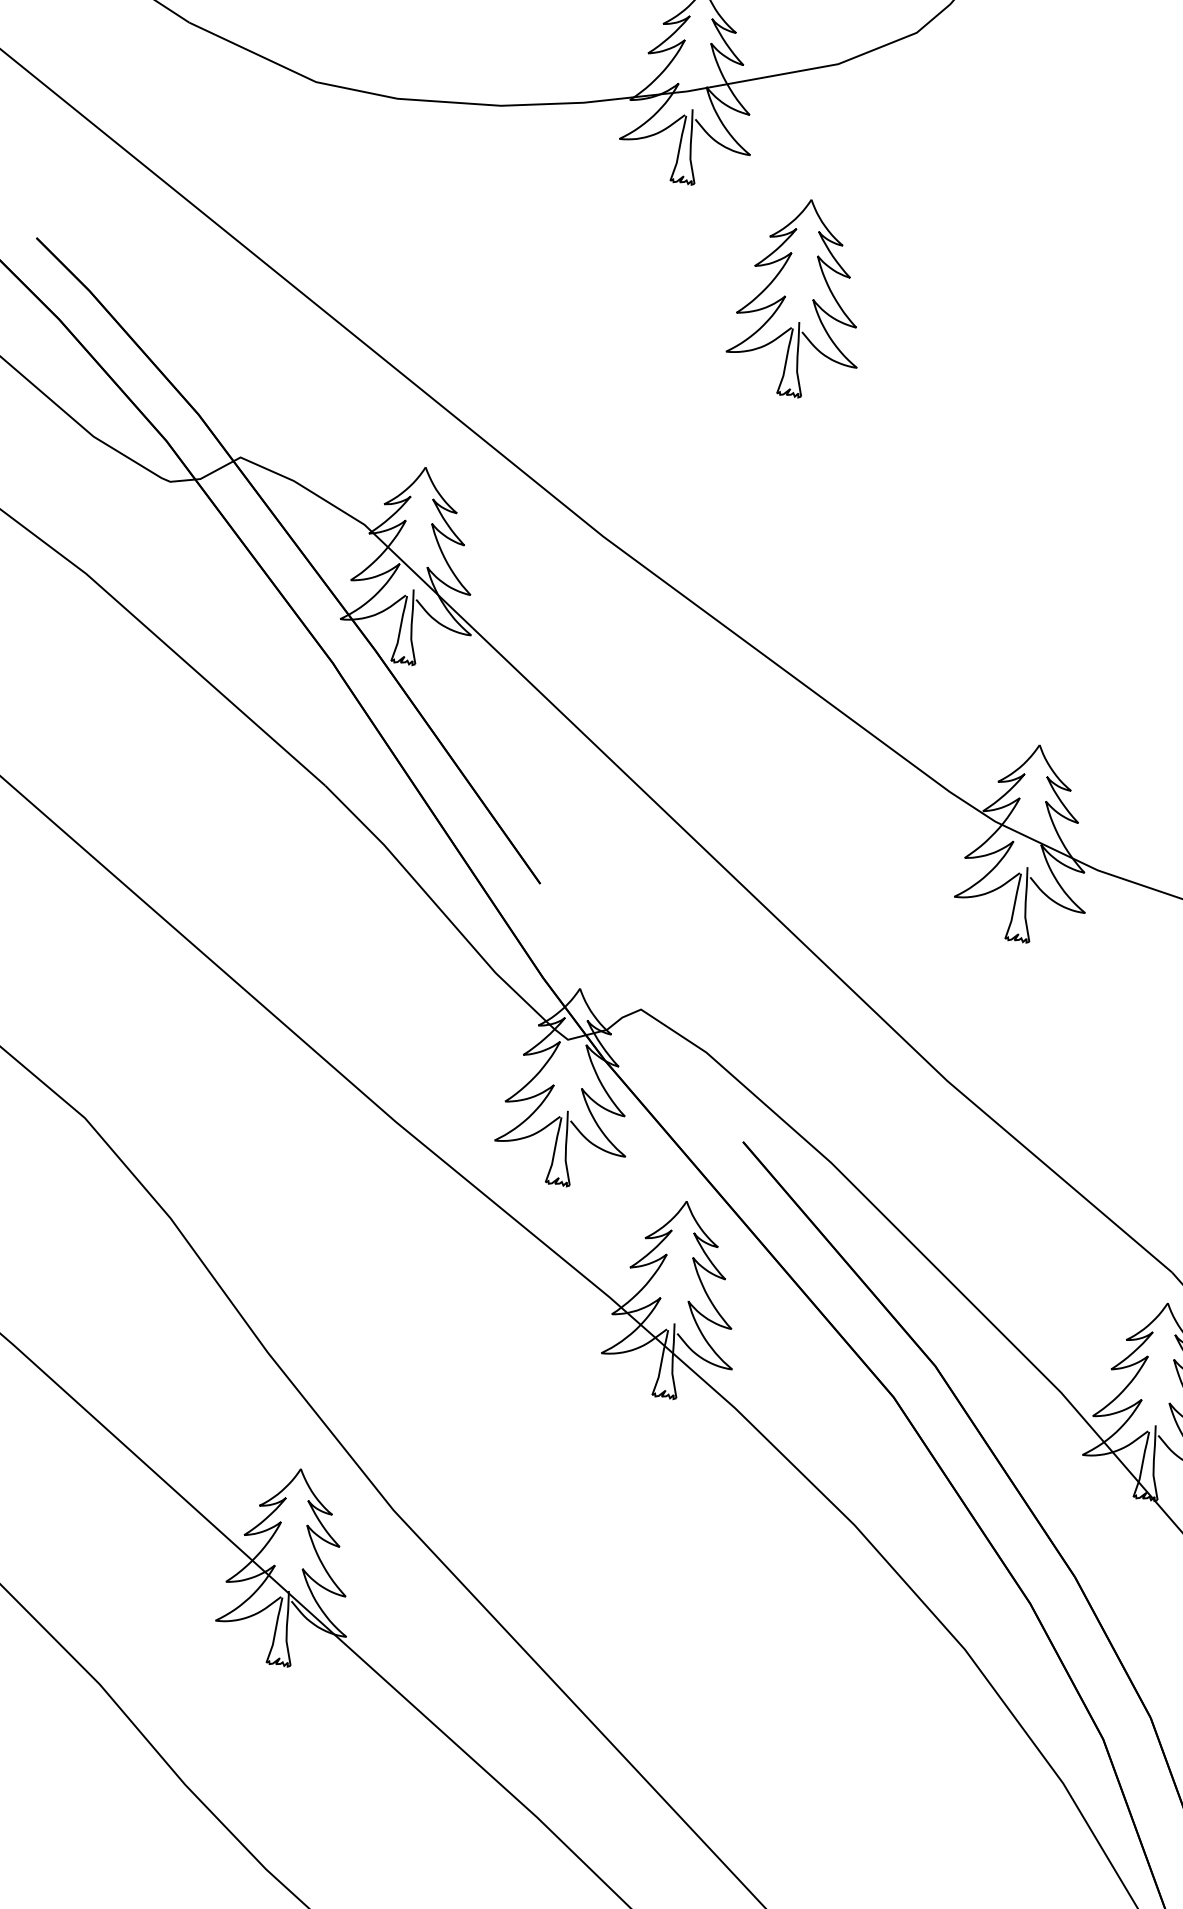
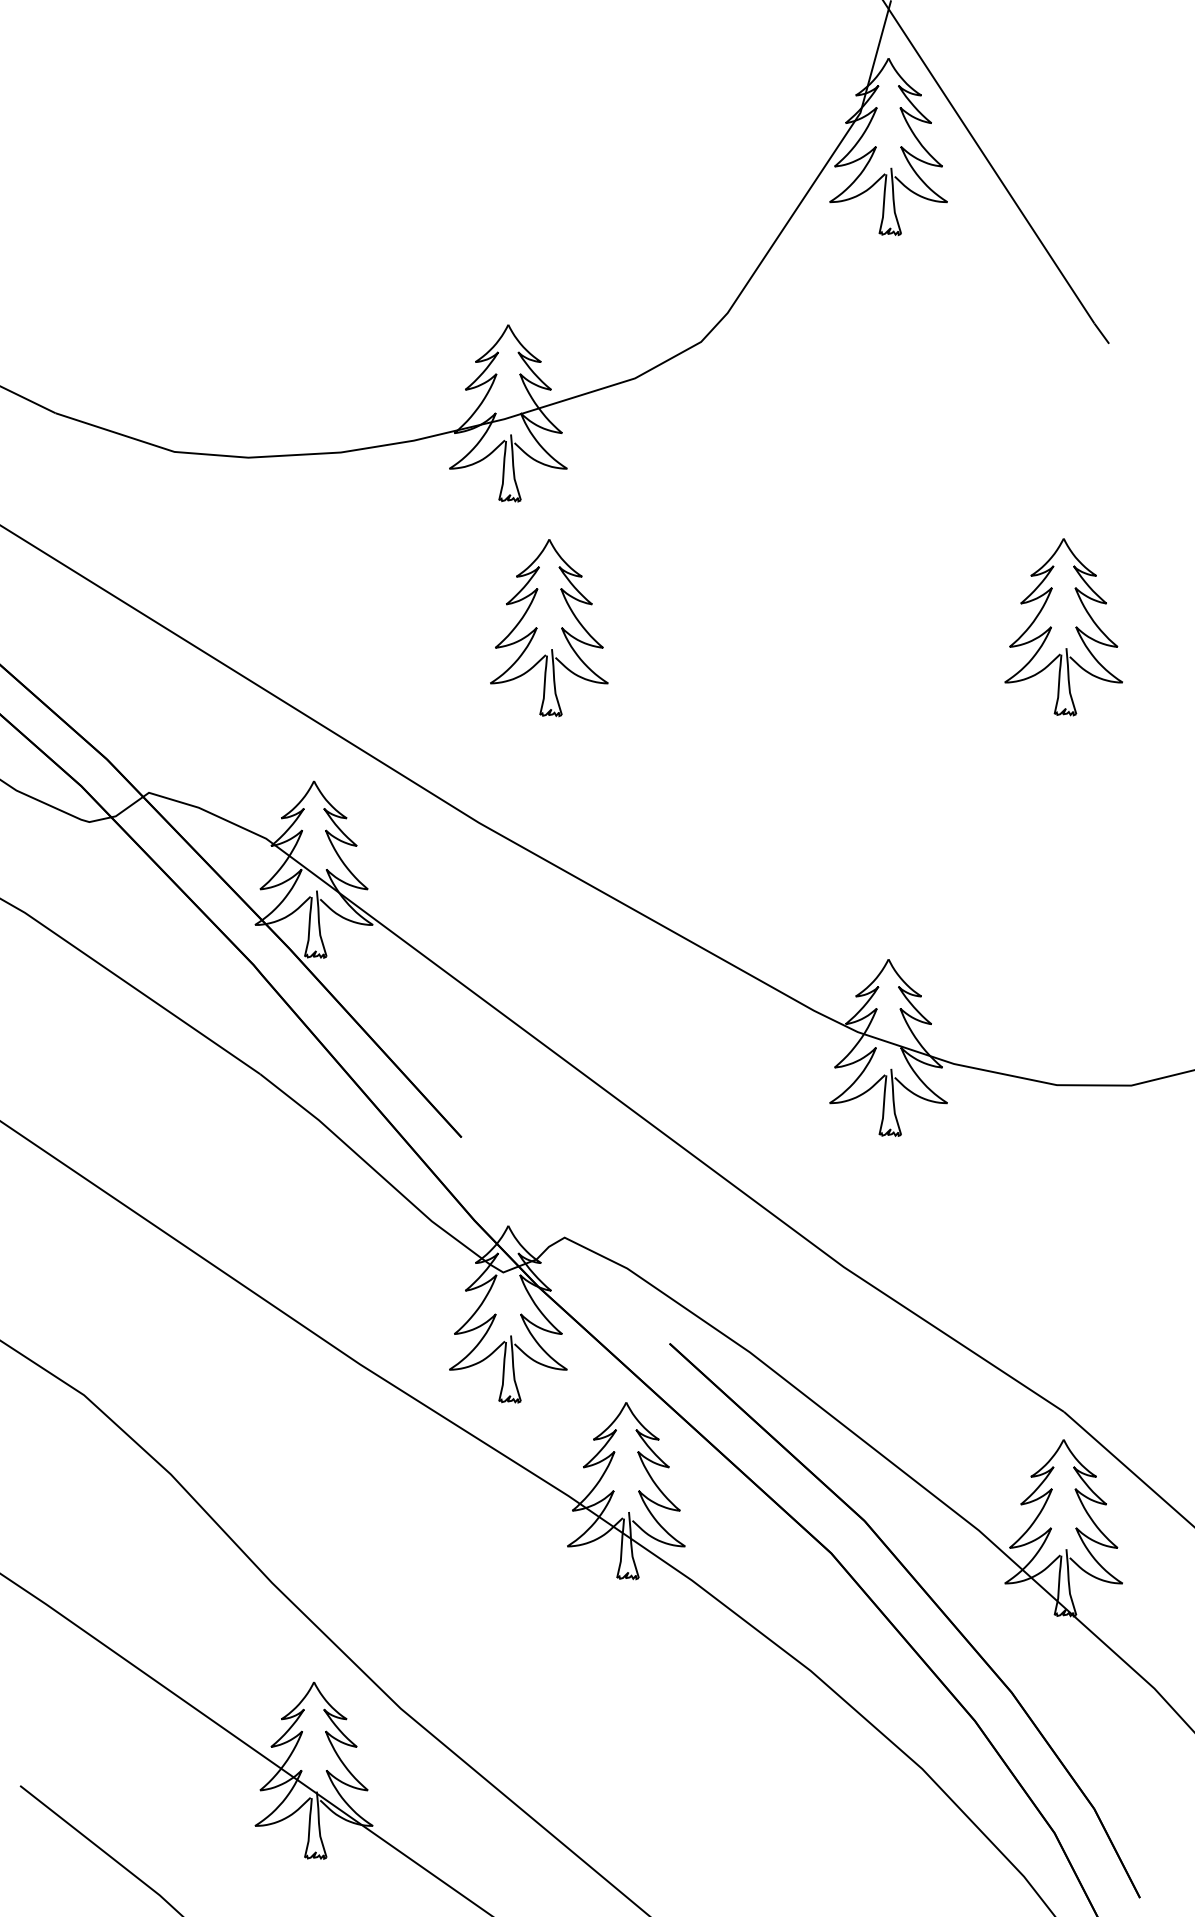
part: (786, 297) -> (537, 628), moved

